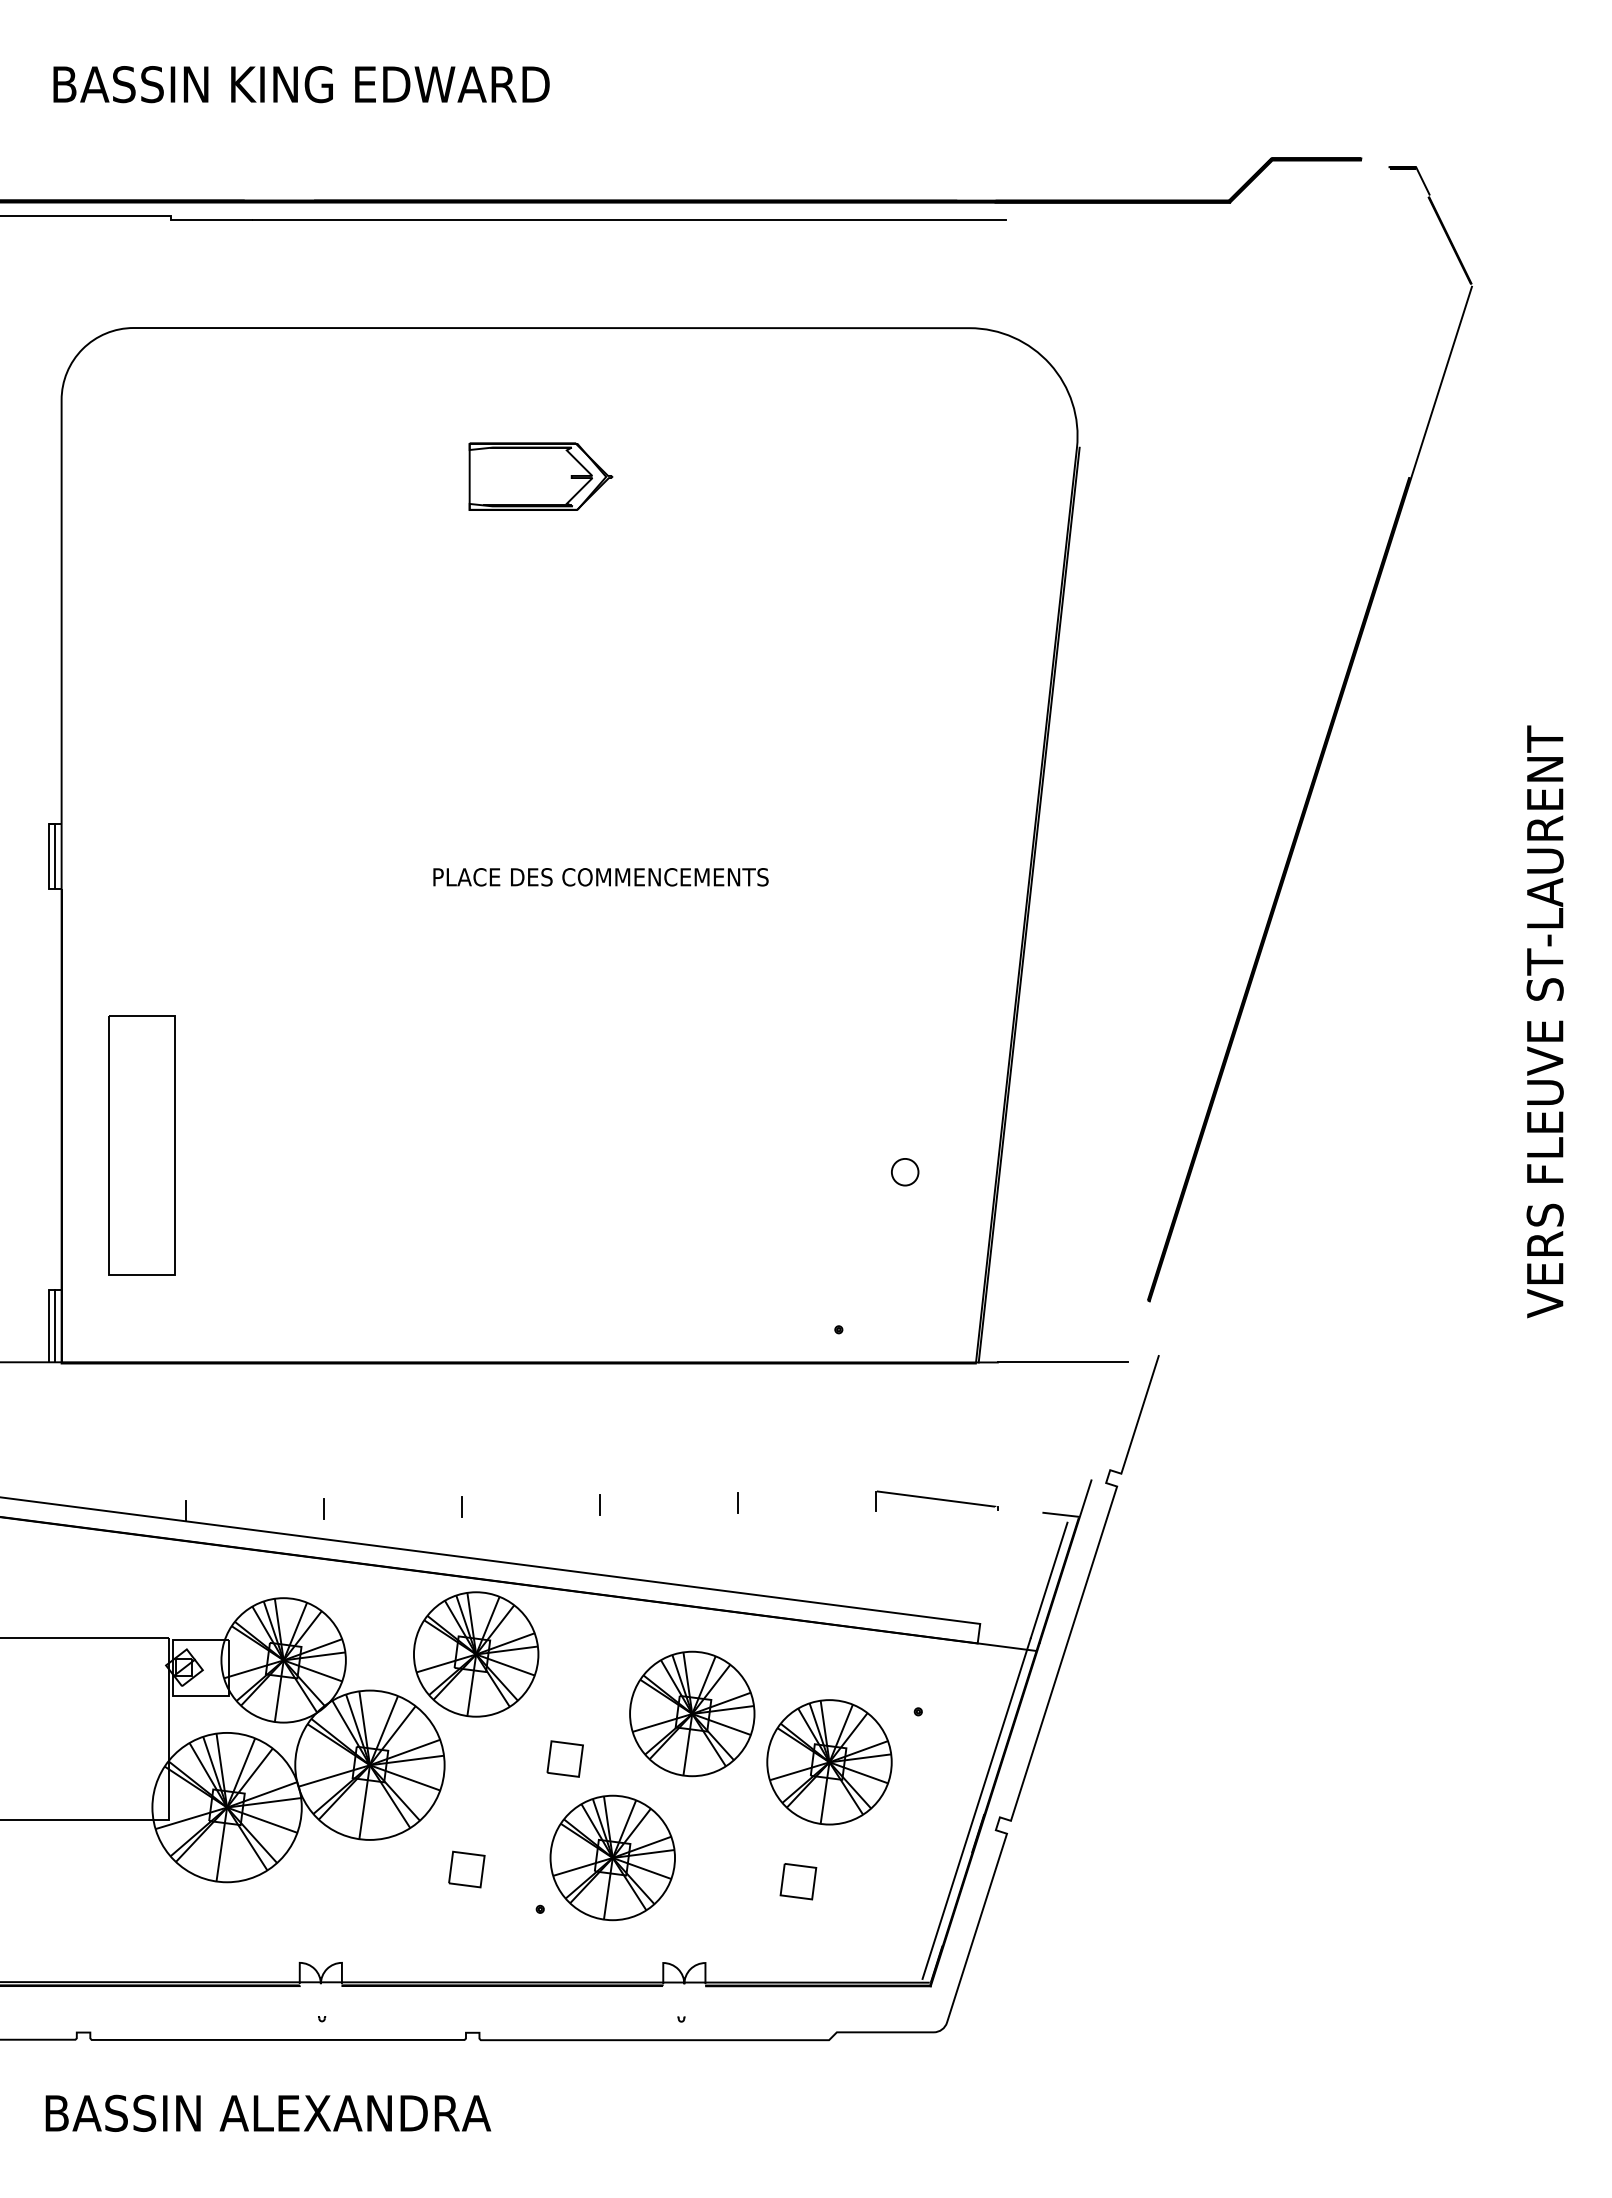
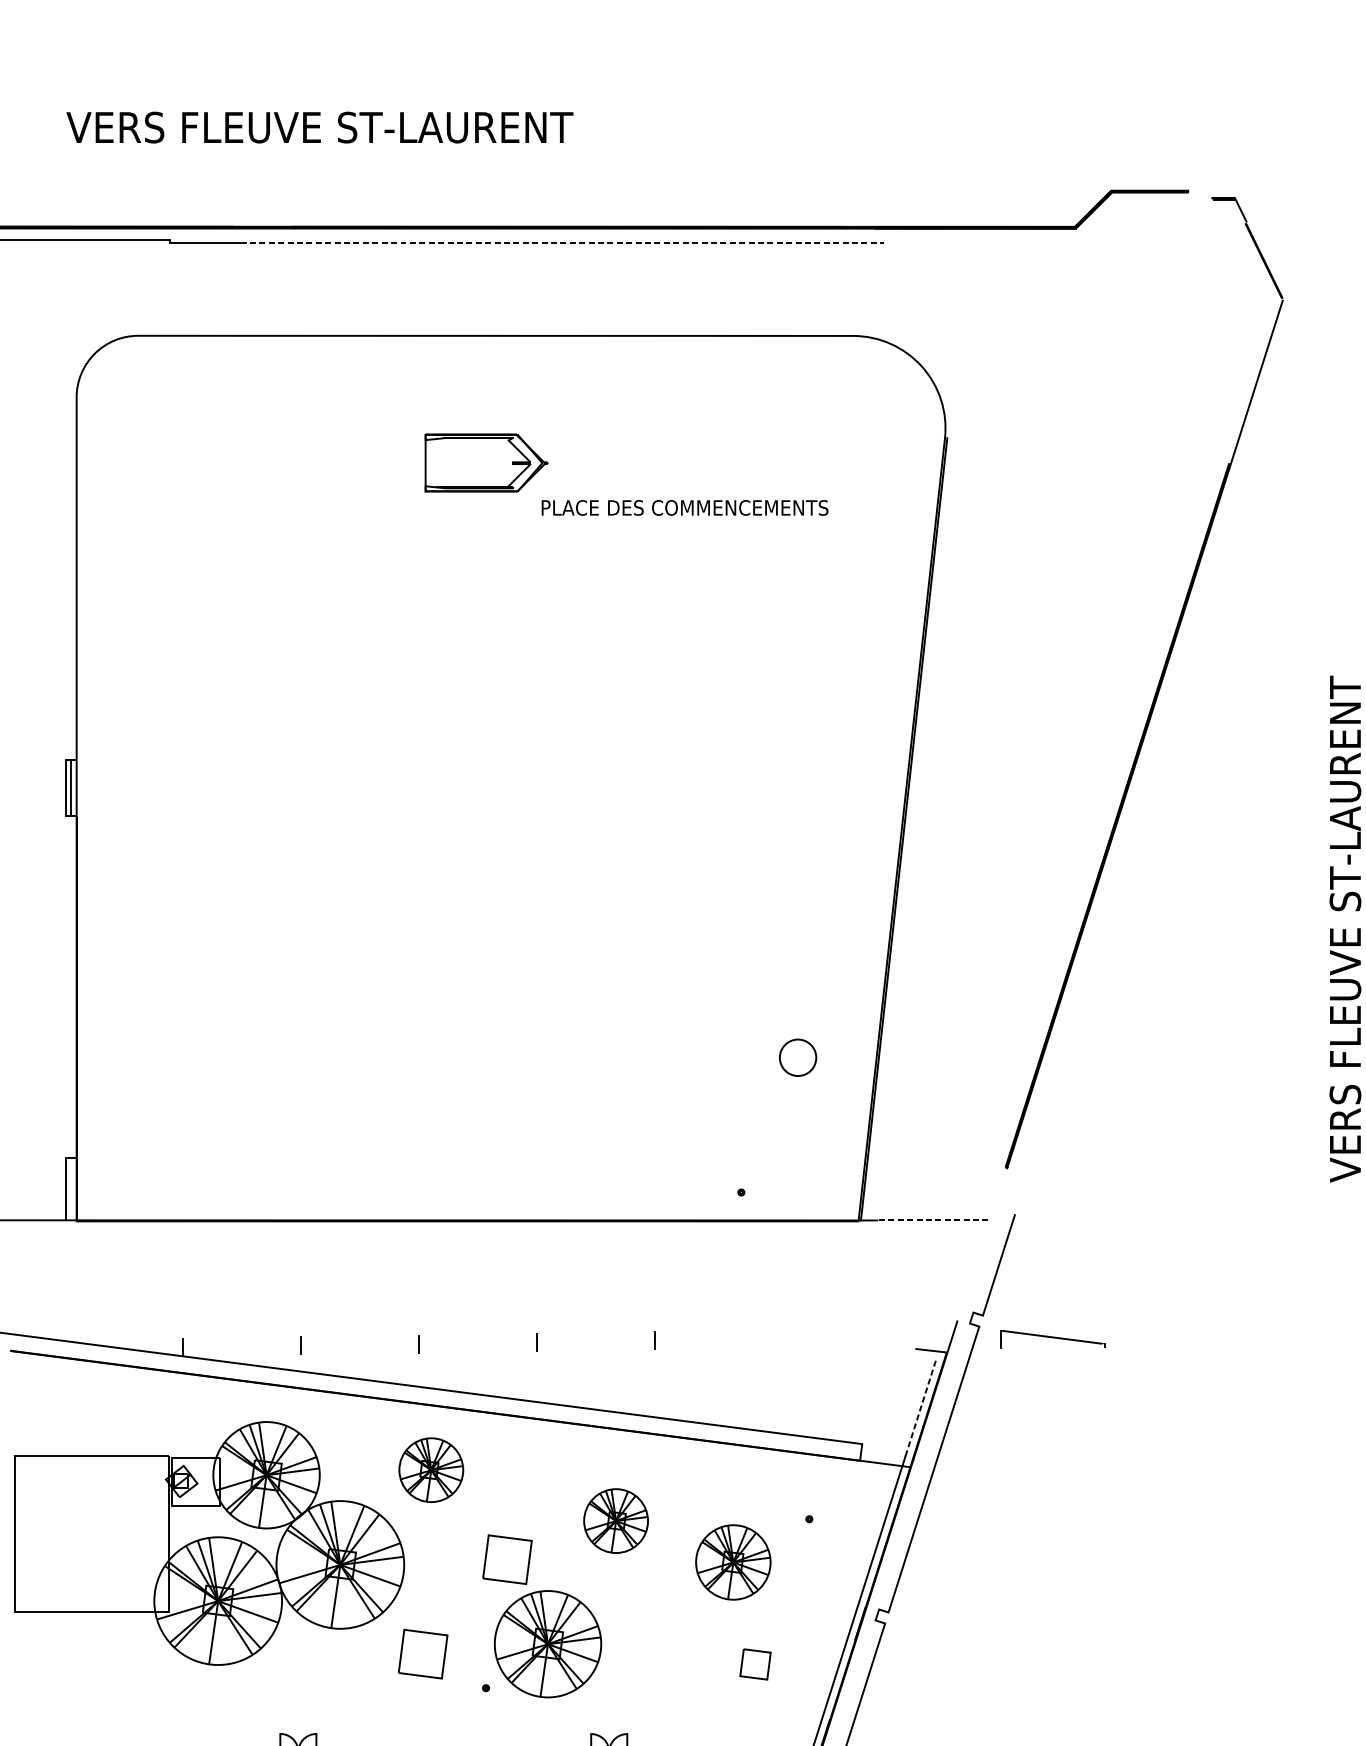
text: (345, 84) -> (319, 127), BASSIN KING EDWARD -> VERS FLEUVE ST-LAURENT
line: (629, 219) -> (562, 243), solid -> dashed
text: (600, 877) -> (684, 508), moved
part: (141, 1145) -> (144, 1034), removed
circle: (904, 1171) -> (797, 1057), size x1.6
line: (55, 1325) -> (71, 1188), removed
line: (1062, 1362) -> (932, 1220), solid -> dashed
part: (936, 1500) -> (1052, 1338), moved
line: (1049, 1579) -> (921, 1406), solid -> dashed
part: (476, 1654) -> (431, 1470), size x0.6
part: (692, 1713) -> (616, 1520), size x0.6
part: (564, 1758) -> (506, 1559), size x1.6
part: (829, 1762) -> (733, 1562), size x0.7
part: (466, 1869) -> (422, 1654), size x1.6
part: (798, 1881) -> (755, 1664), moved

